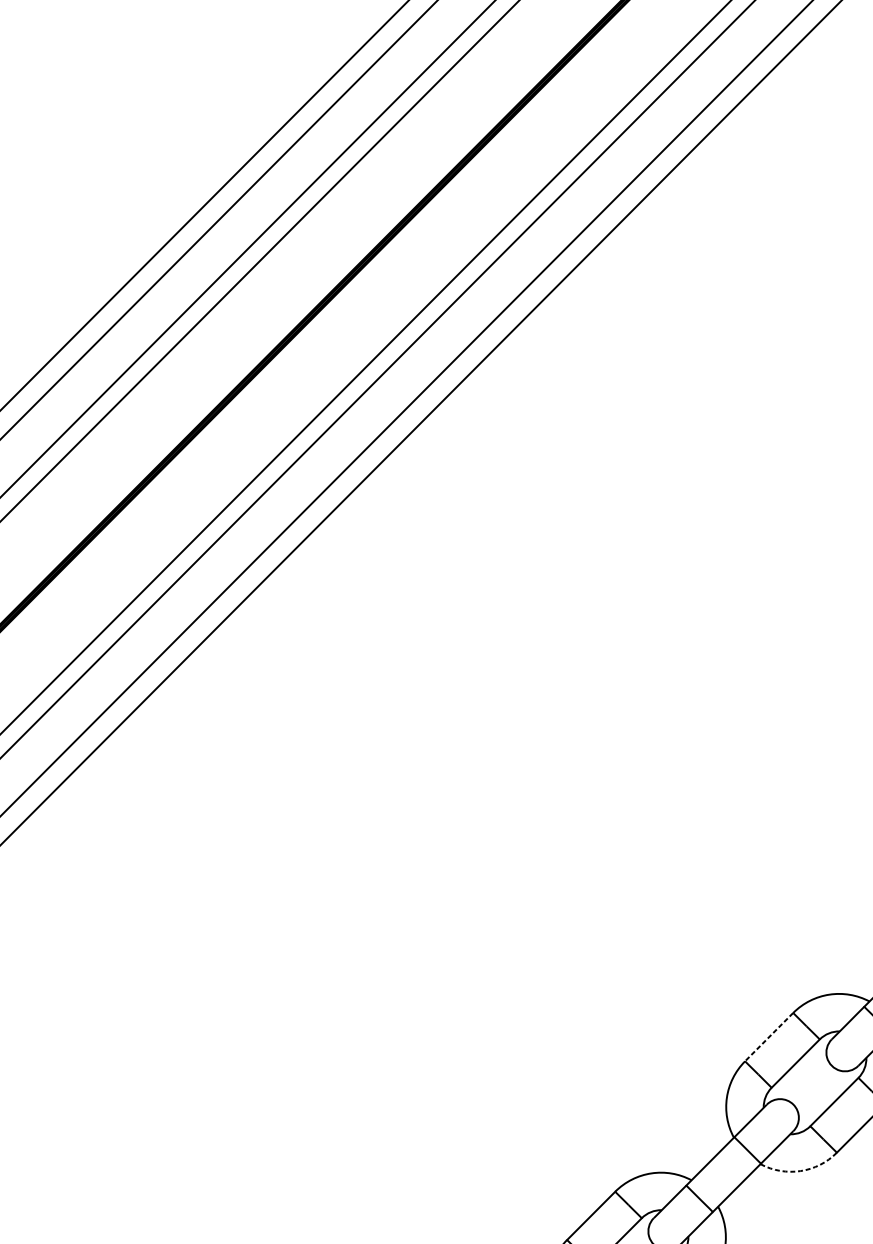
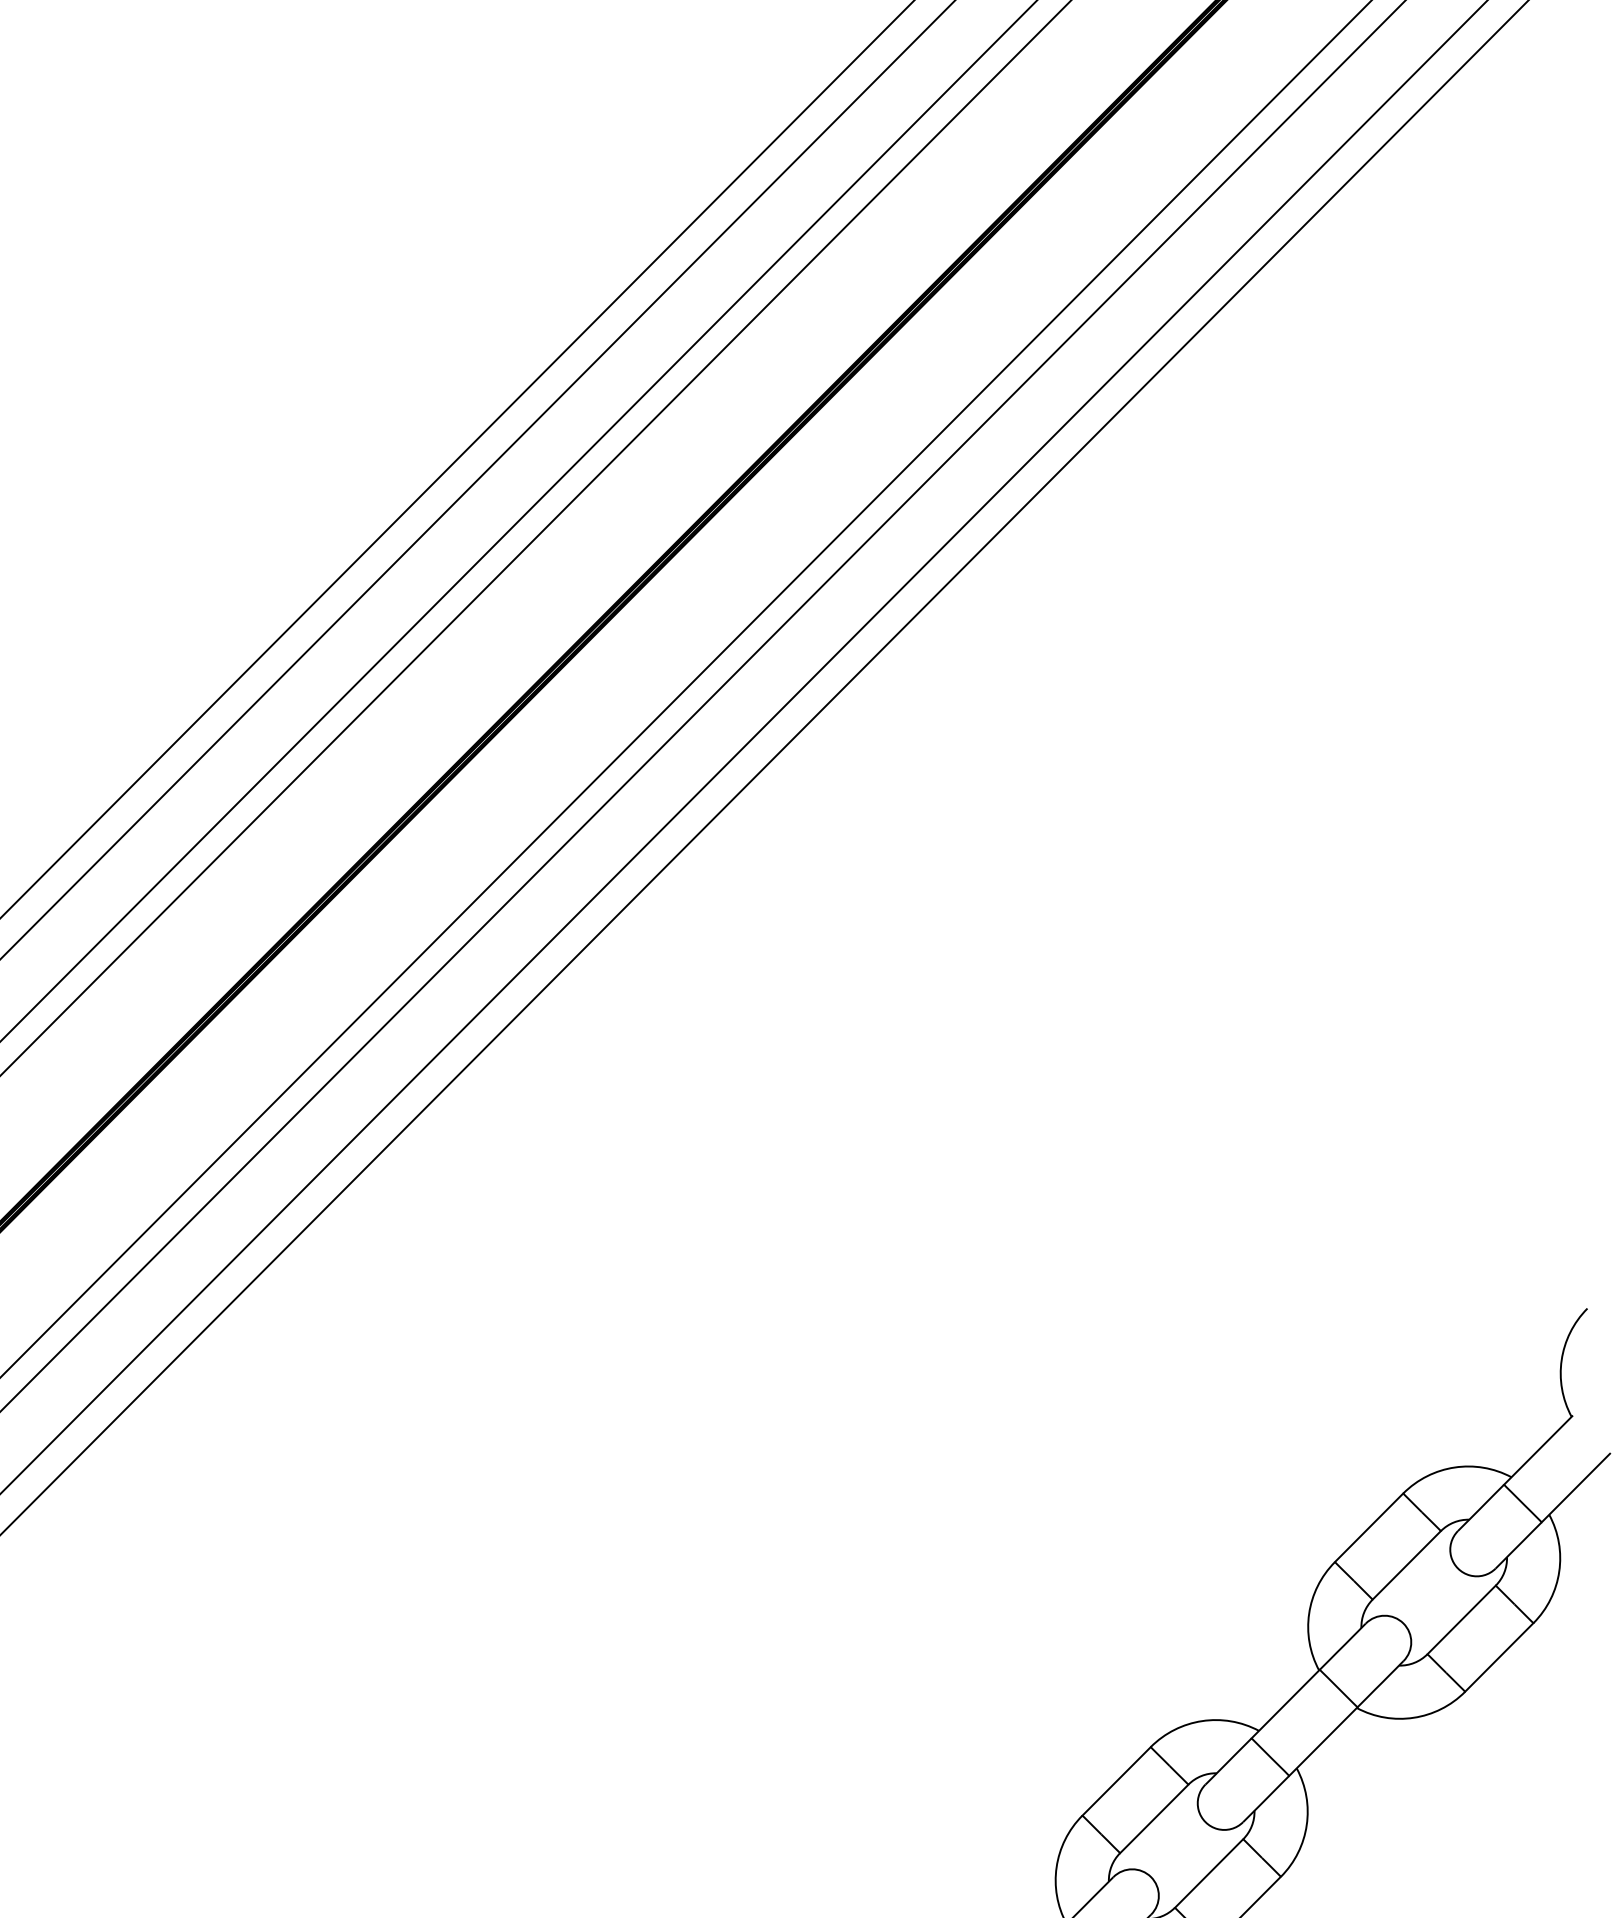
line: (768, 1037) -> (1368, 1528), dashed -> solid
arc: (800, 1170) -> (1413, 1717), dashed -> solid

